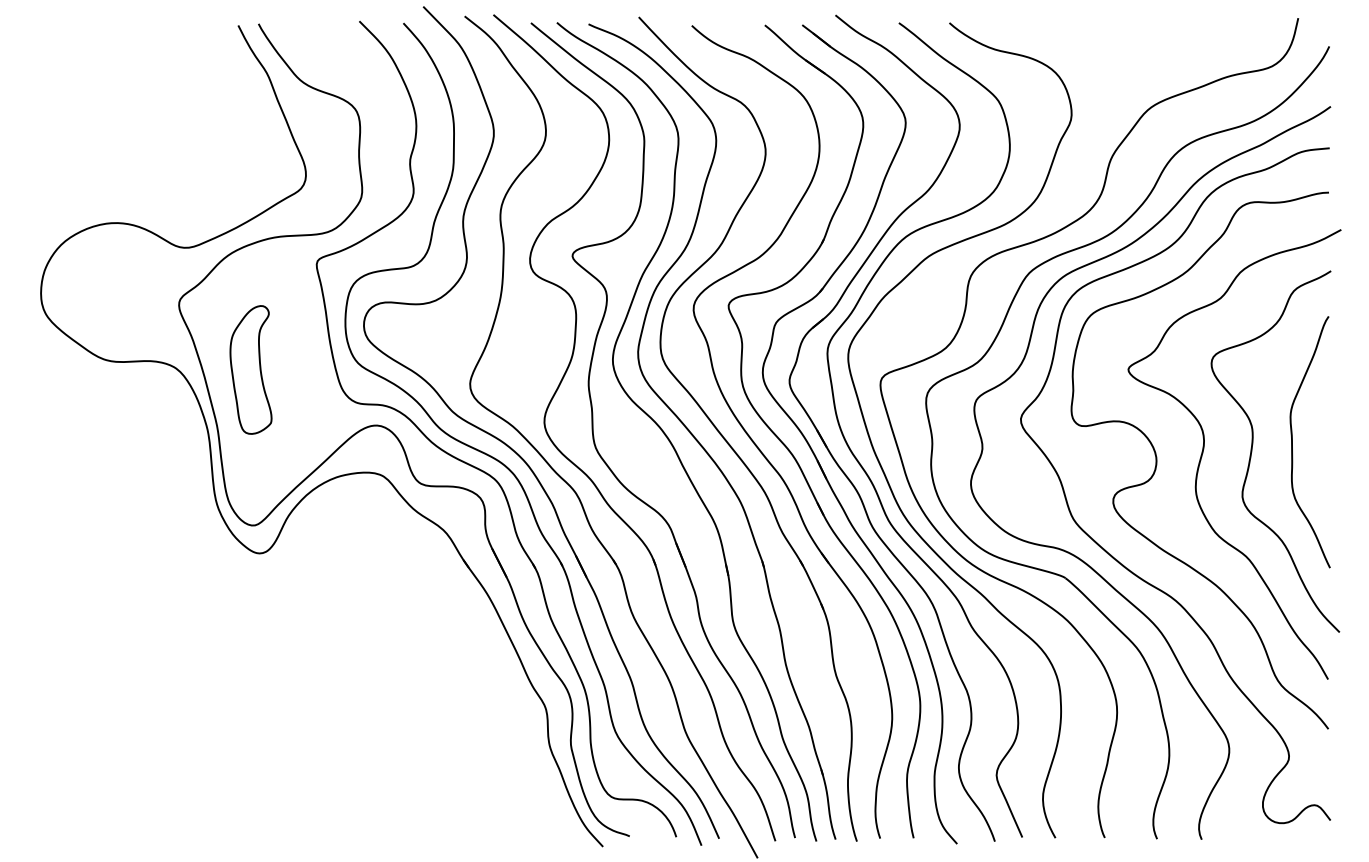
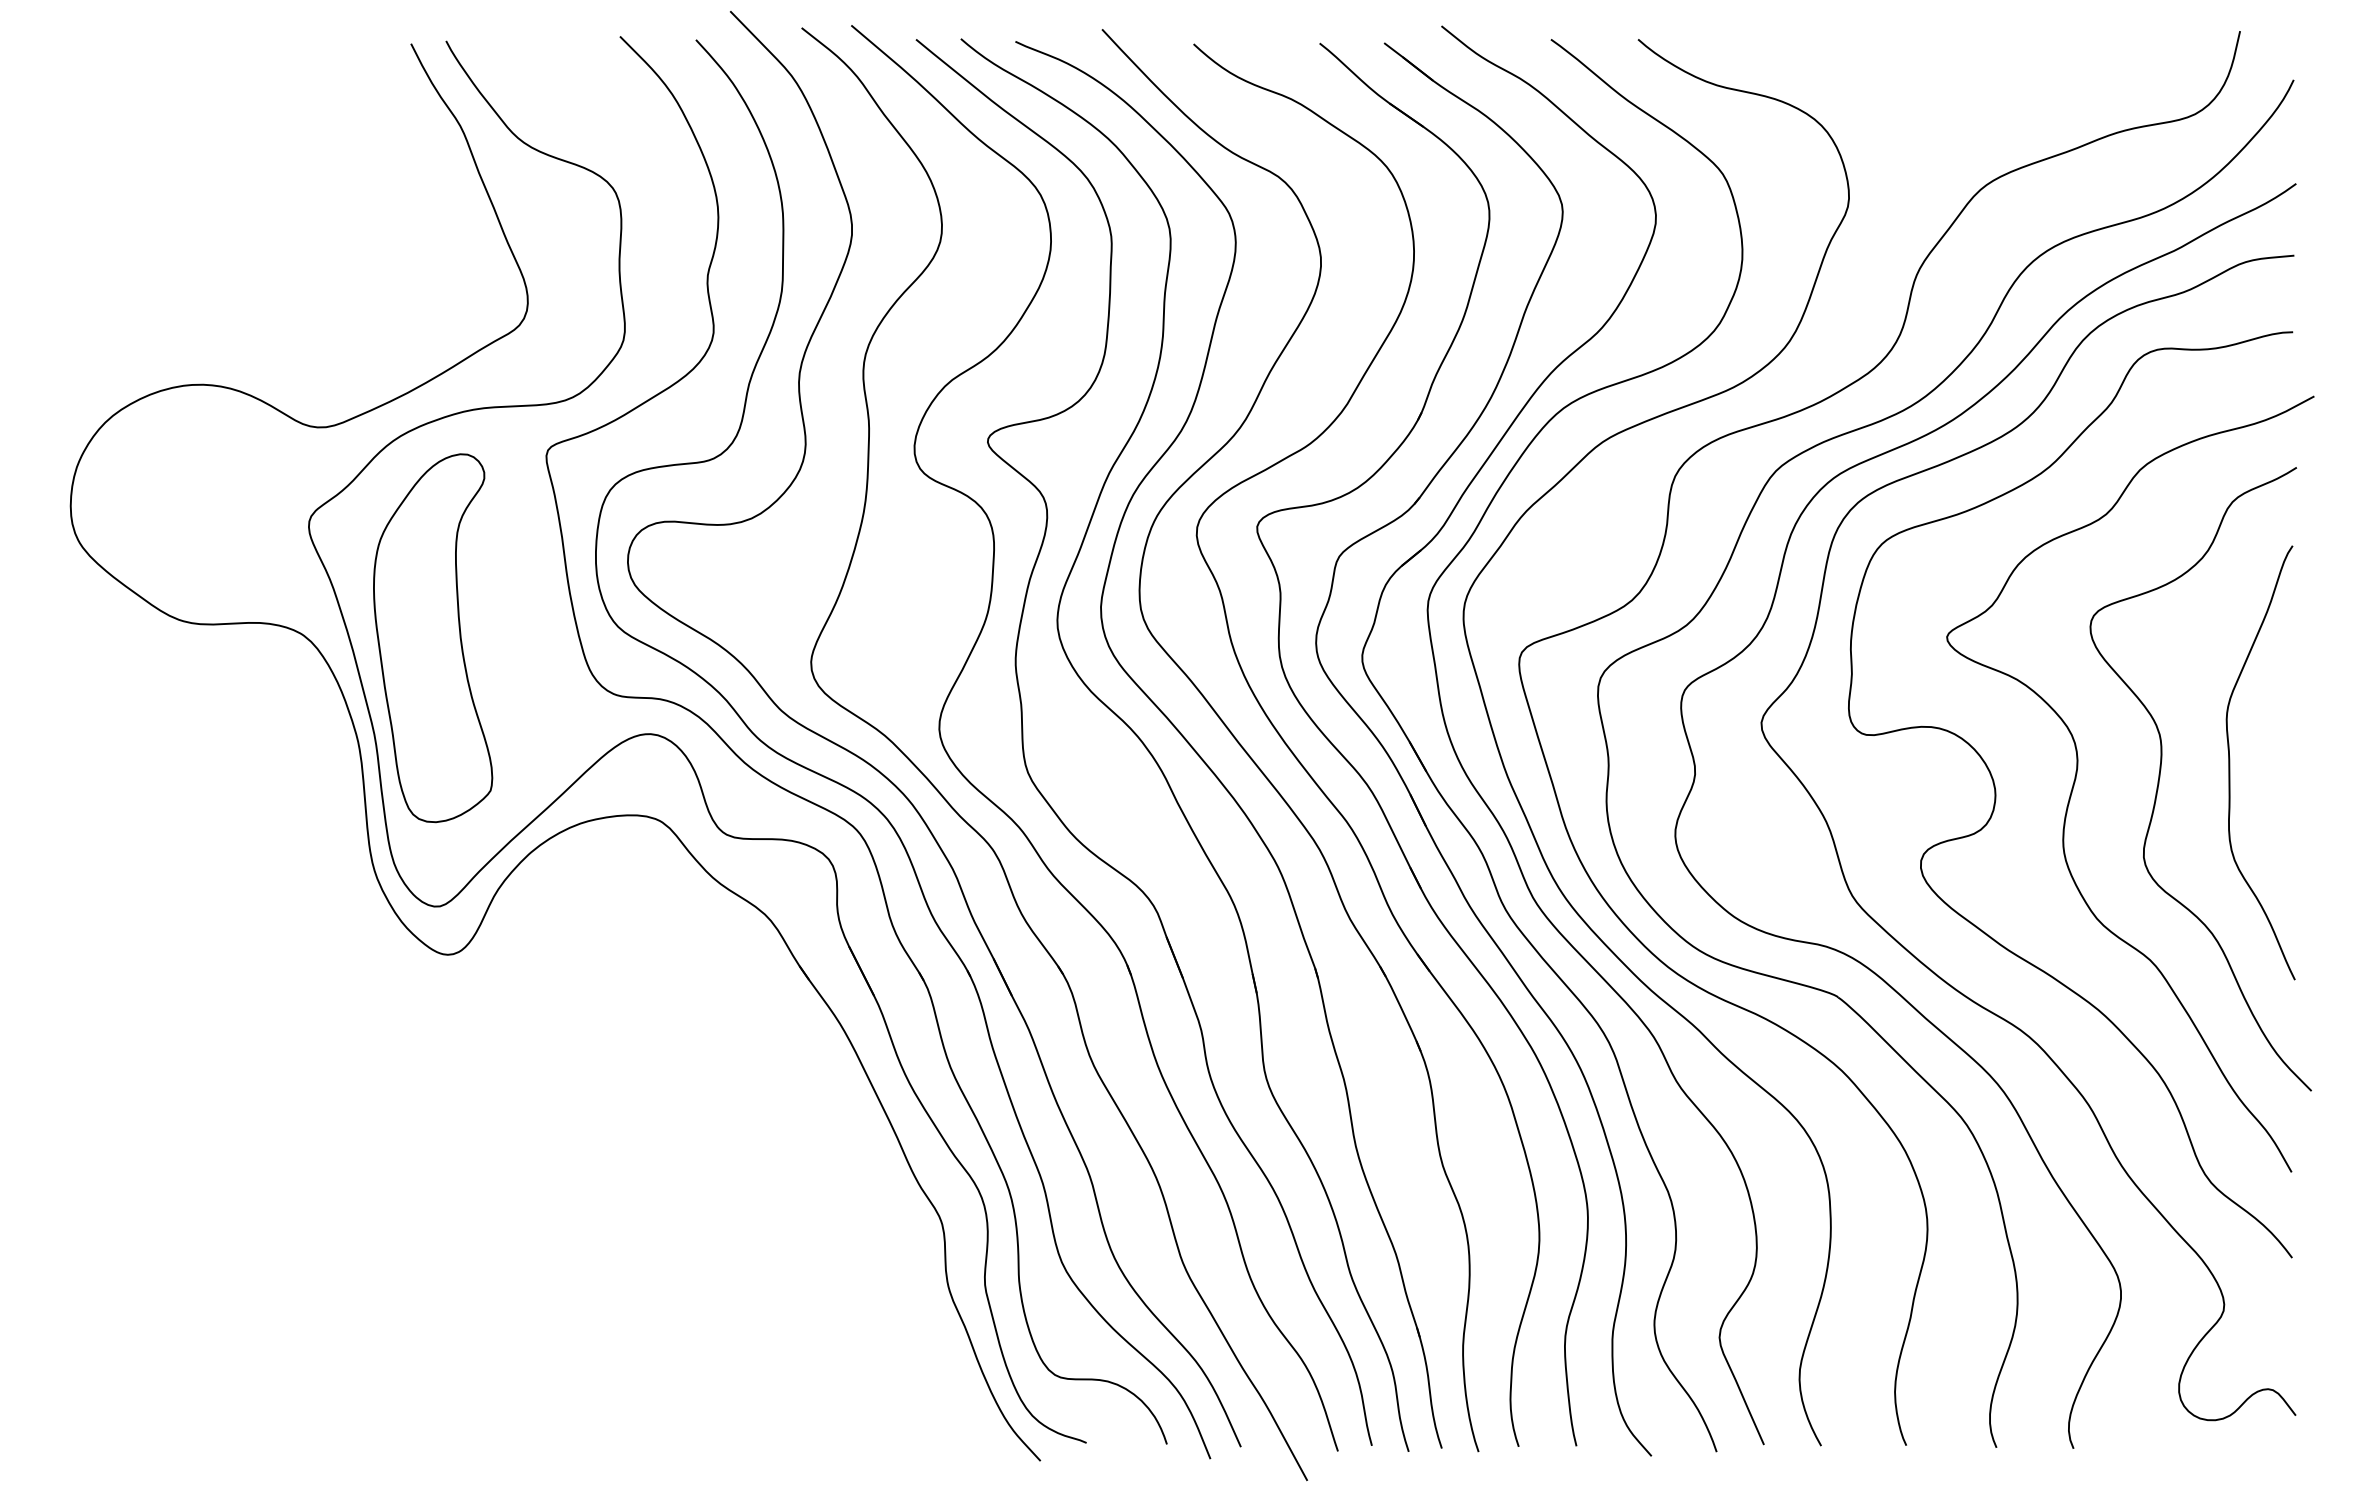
part: (250, 369) -> (432, 637), size x1.67

